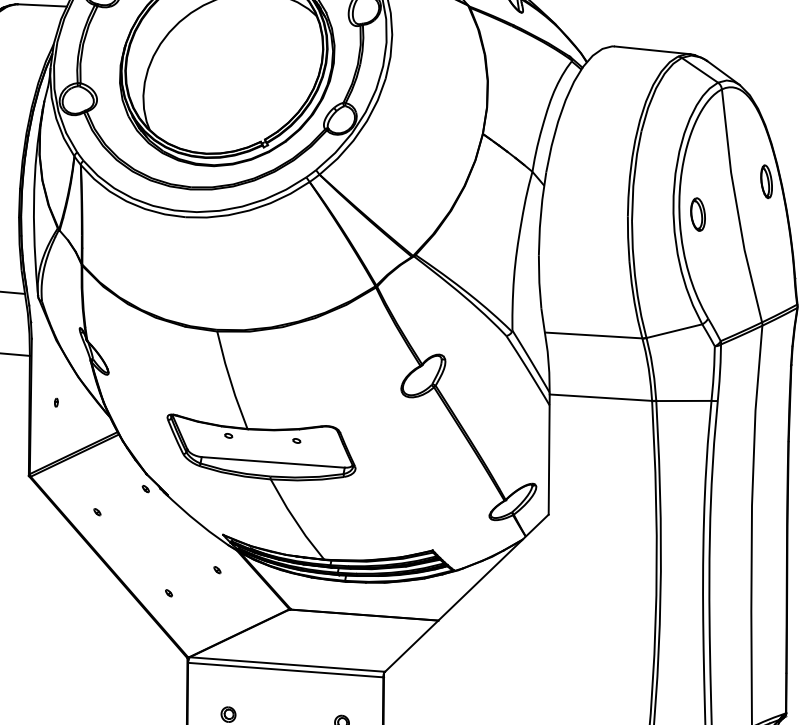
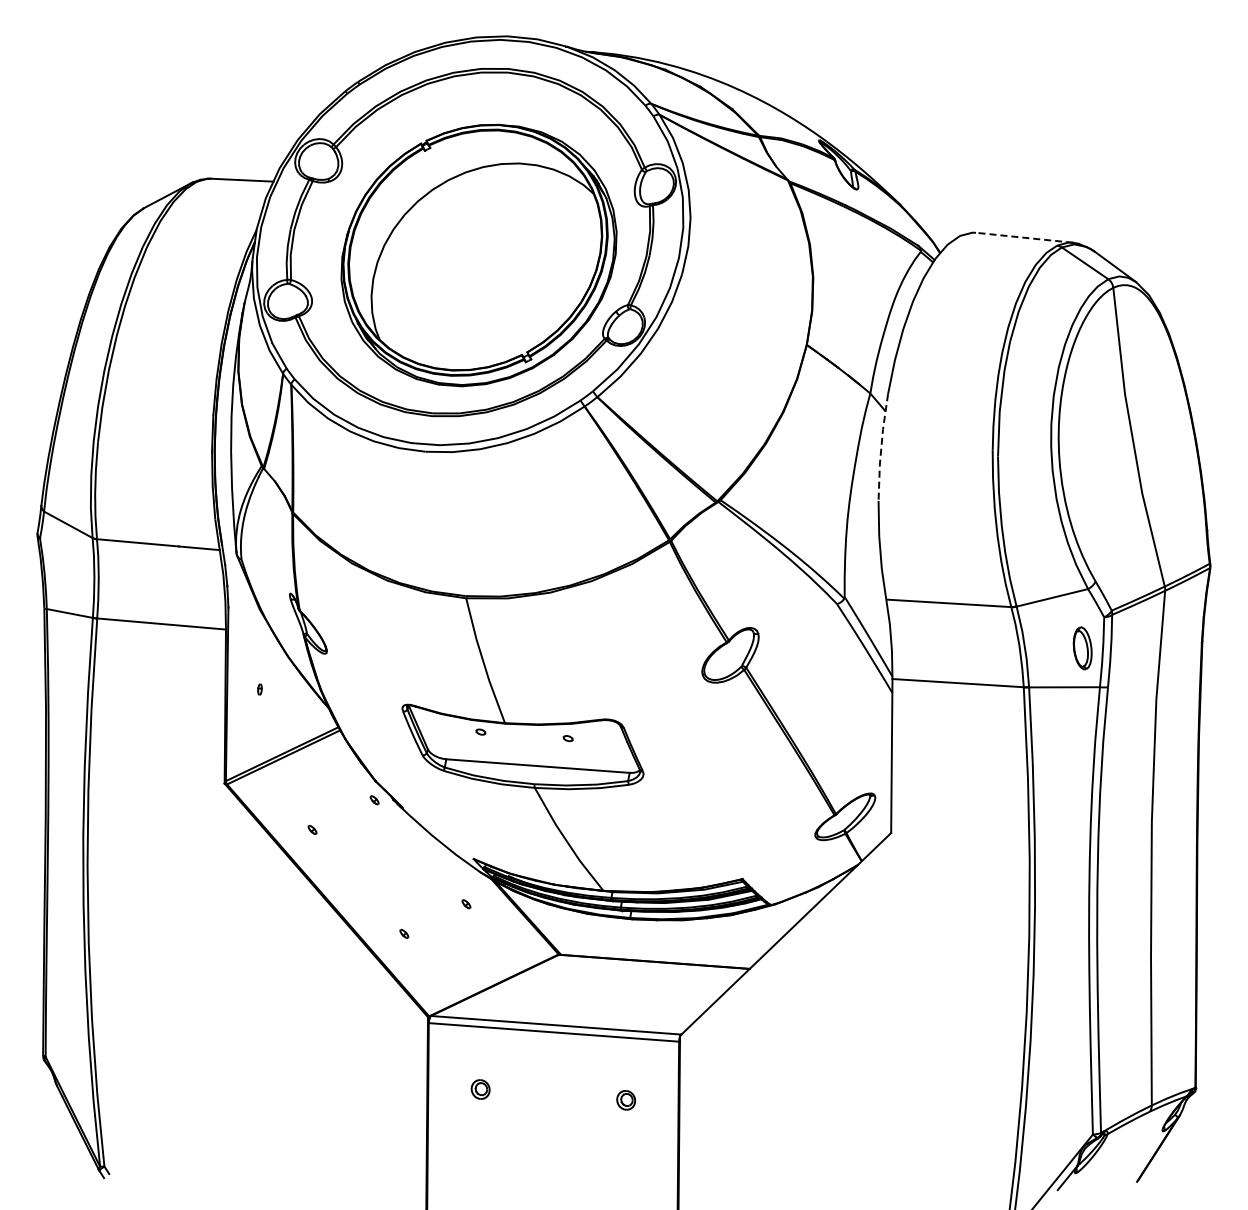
line: (652, 50) -> (1024, 237), solid -> dashed
part: (766, 181) -> (1170, 406), removed
line: (541, 213) -> (881, 447), solid -> dashed
part: (697, 214) -> (1082, 648), moved

